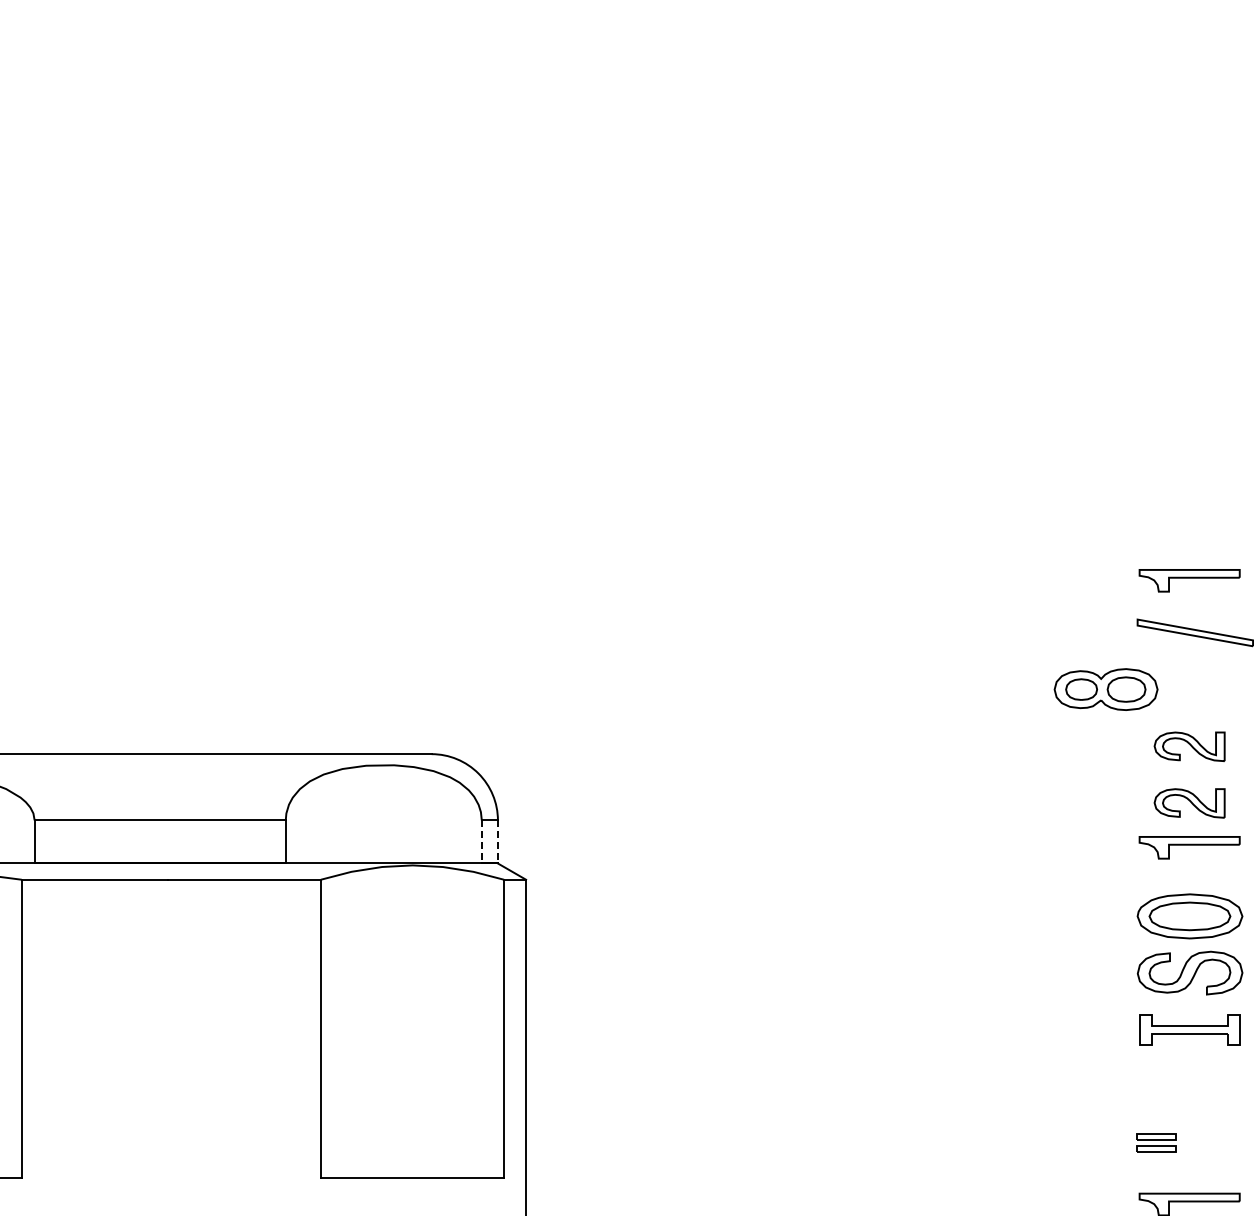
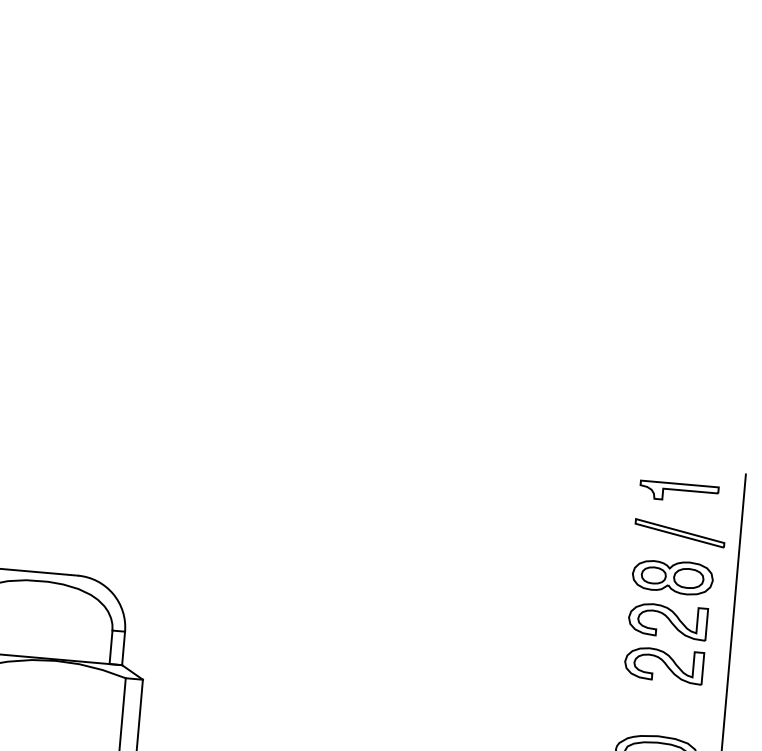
part: (1105, 689) -> (672, 577), moved
part: (1189, 746) -> (667, 621), size x1.43
part: (1189, 803) -> (663, 665), size x1.43
line: (481, 841) -> (110, 646), dashed -> solid
line: (497, 841) -> (123, 648), dashed -> solid
part: (1189, 847) -> (660, 699), removed

